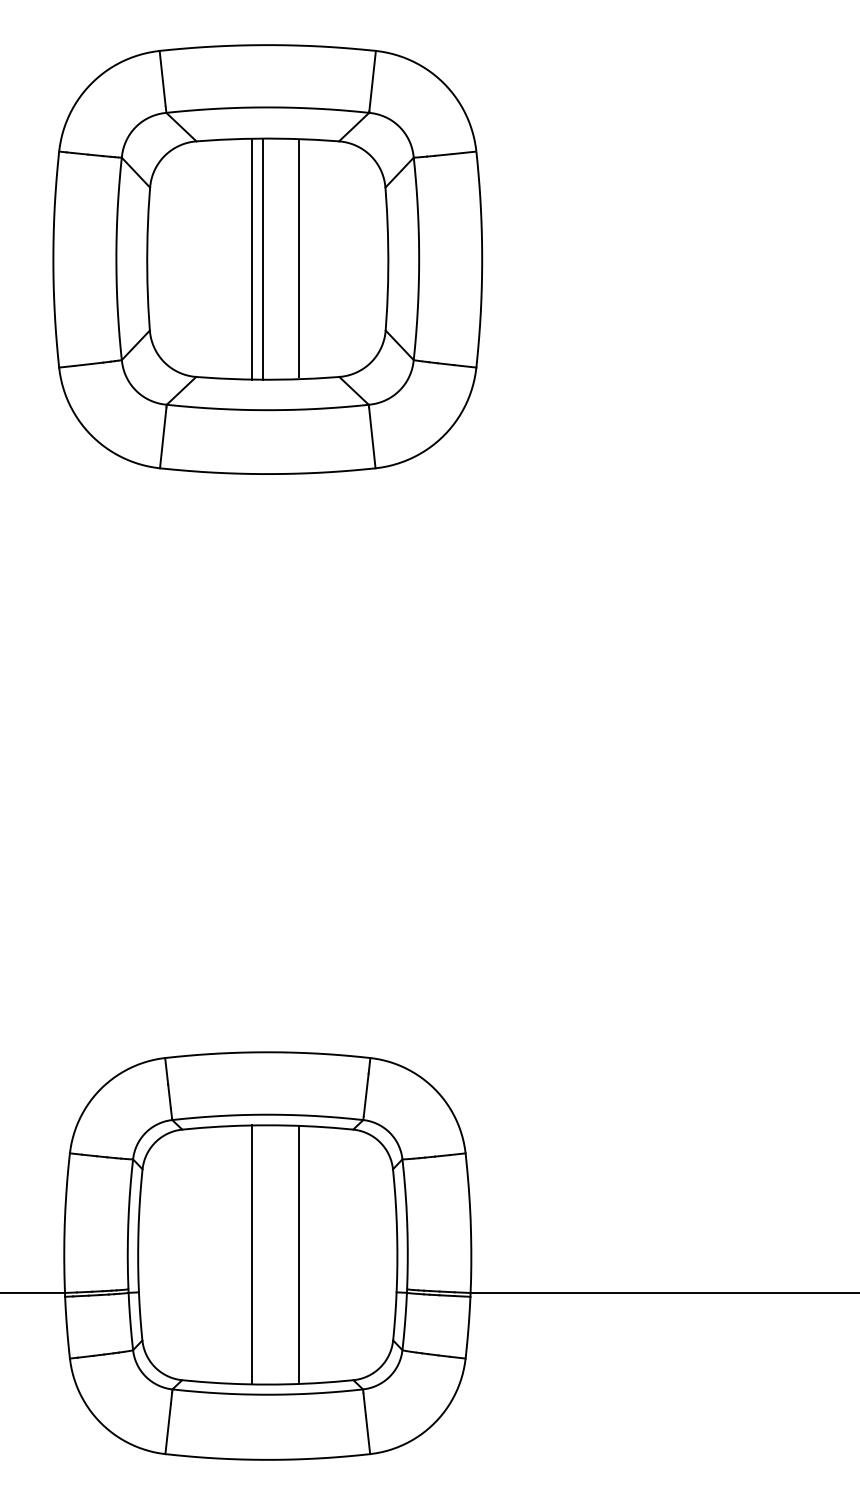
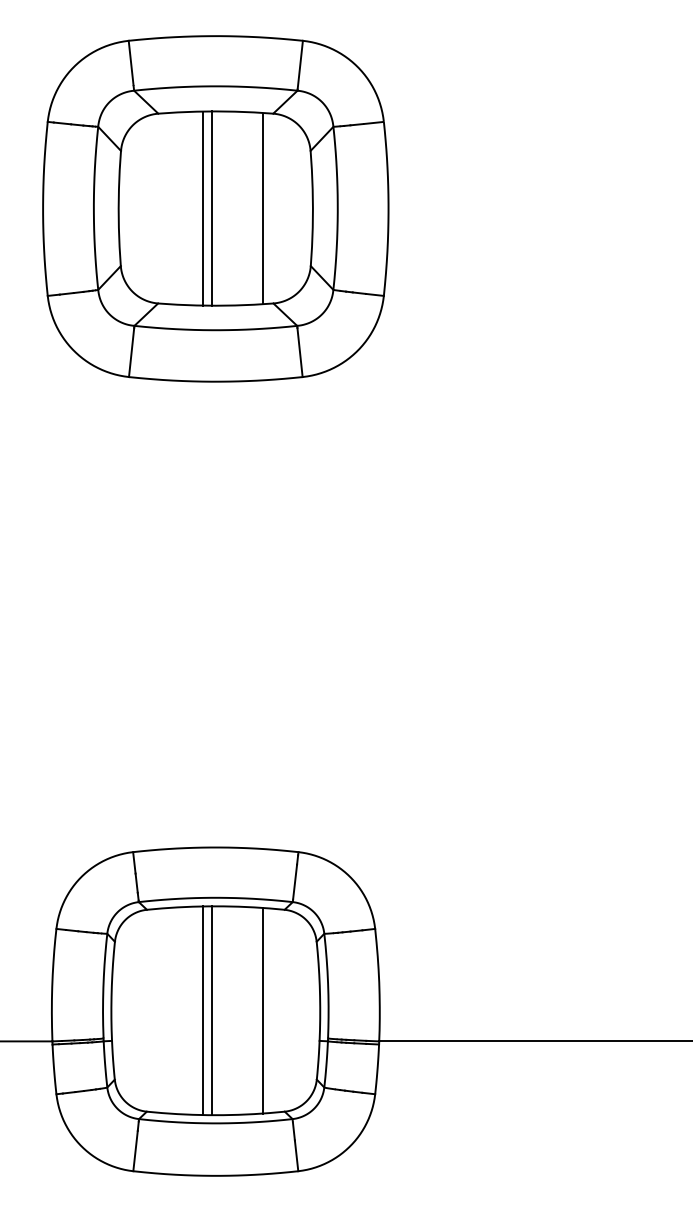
line: (298, 258) -> (263, 208), moved
line: (263, 1254) -> (212, 1010), added
line: (298, 1254) -> (263, 1010), moved

